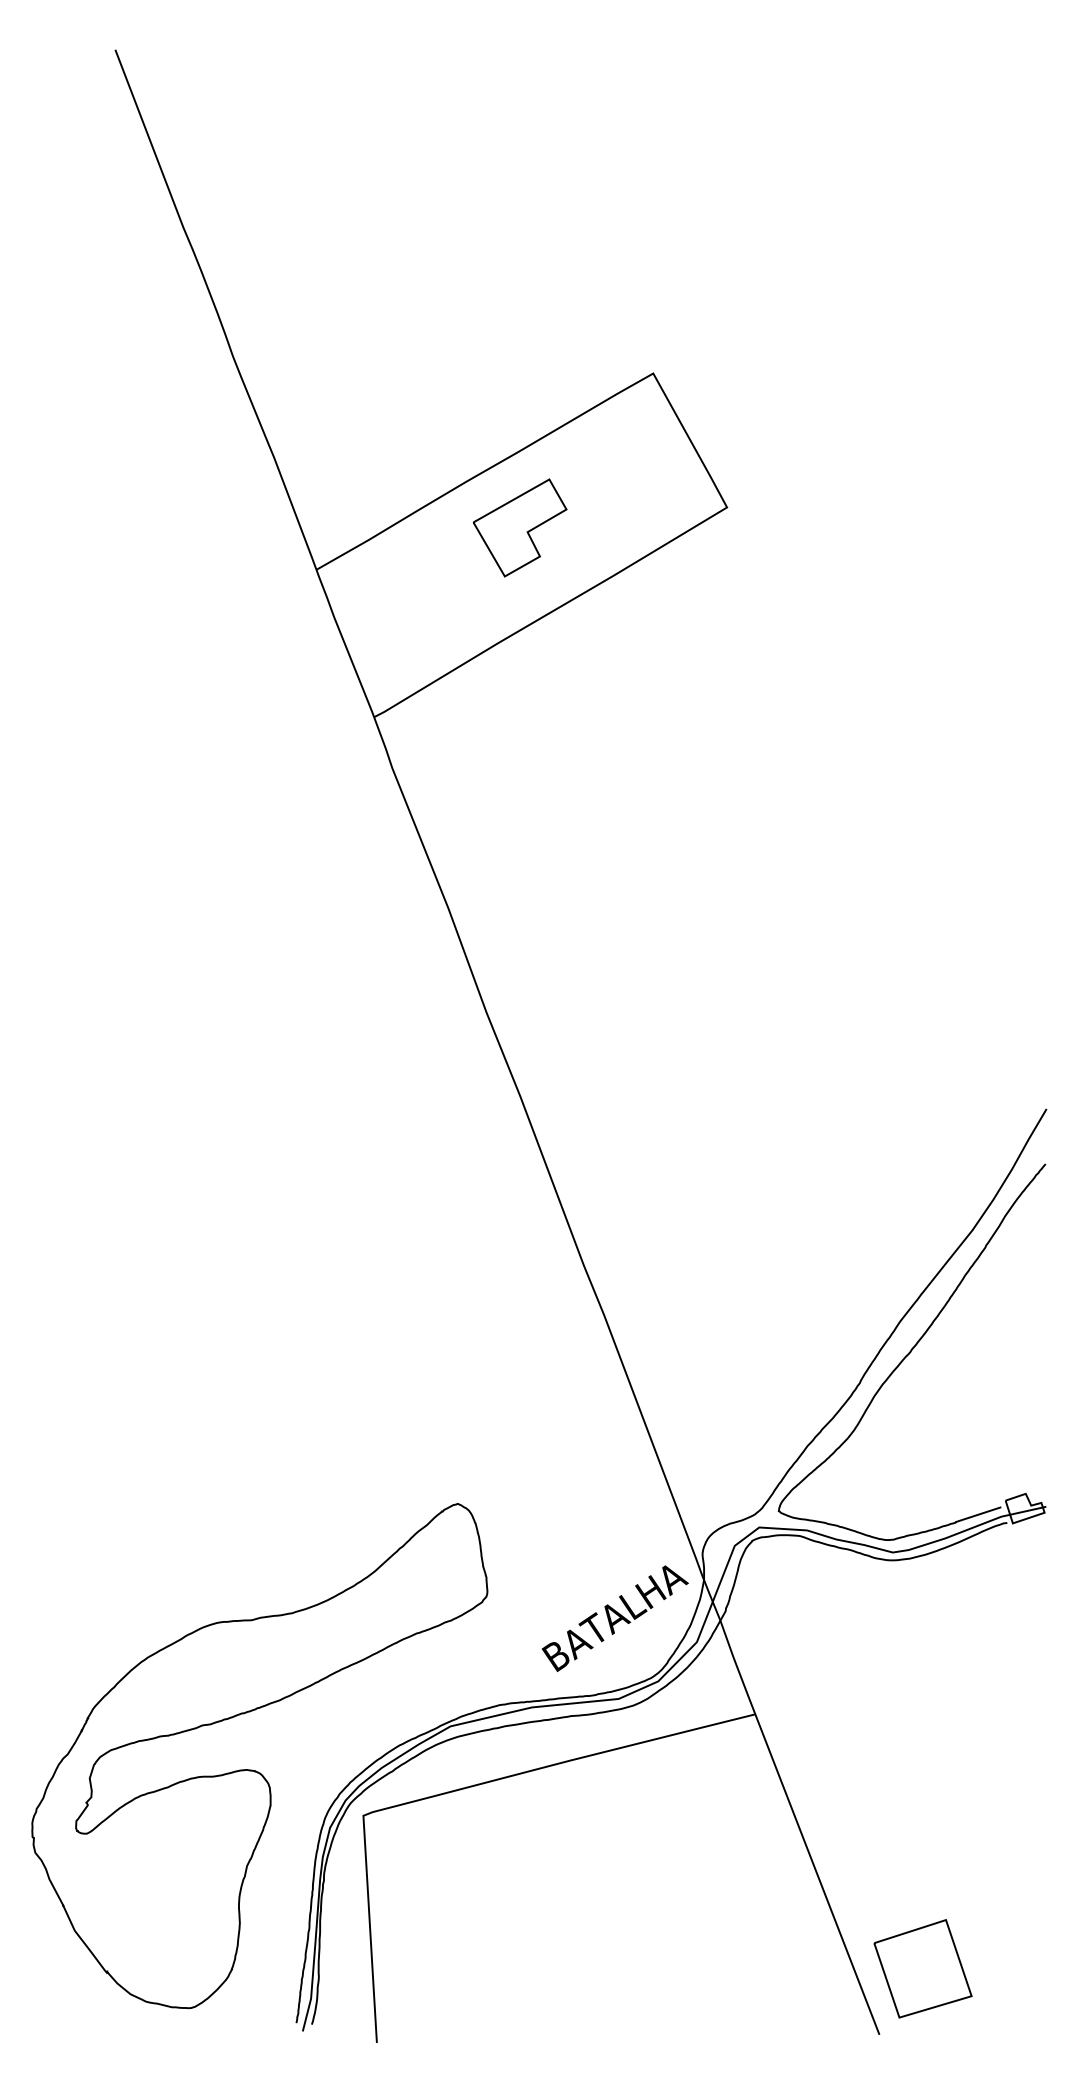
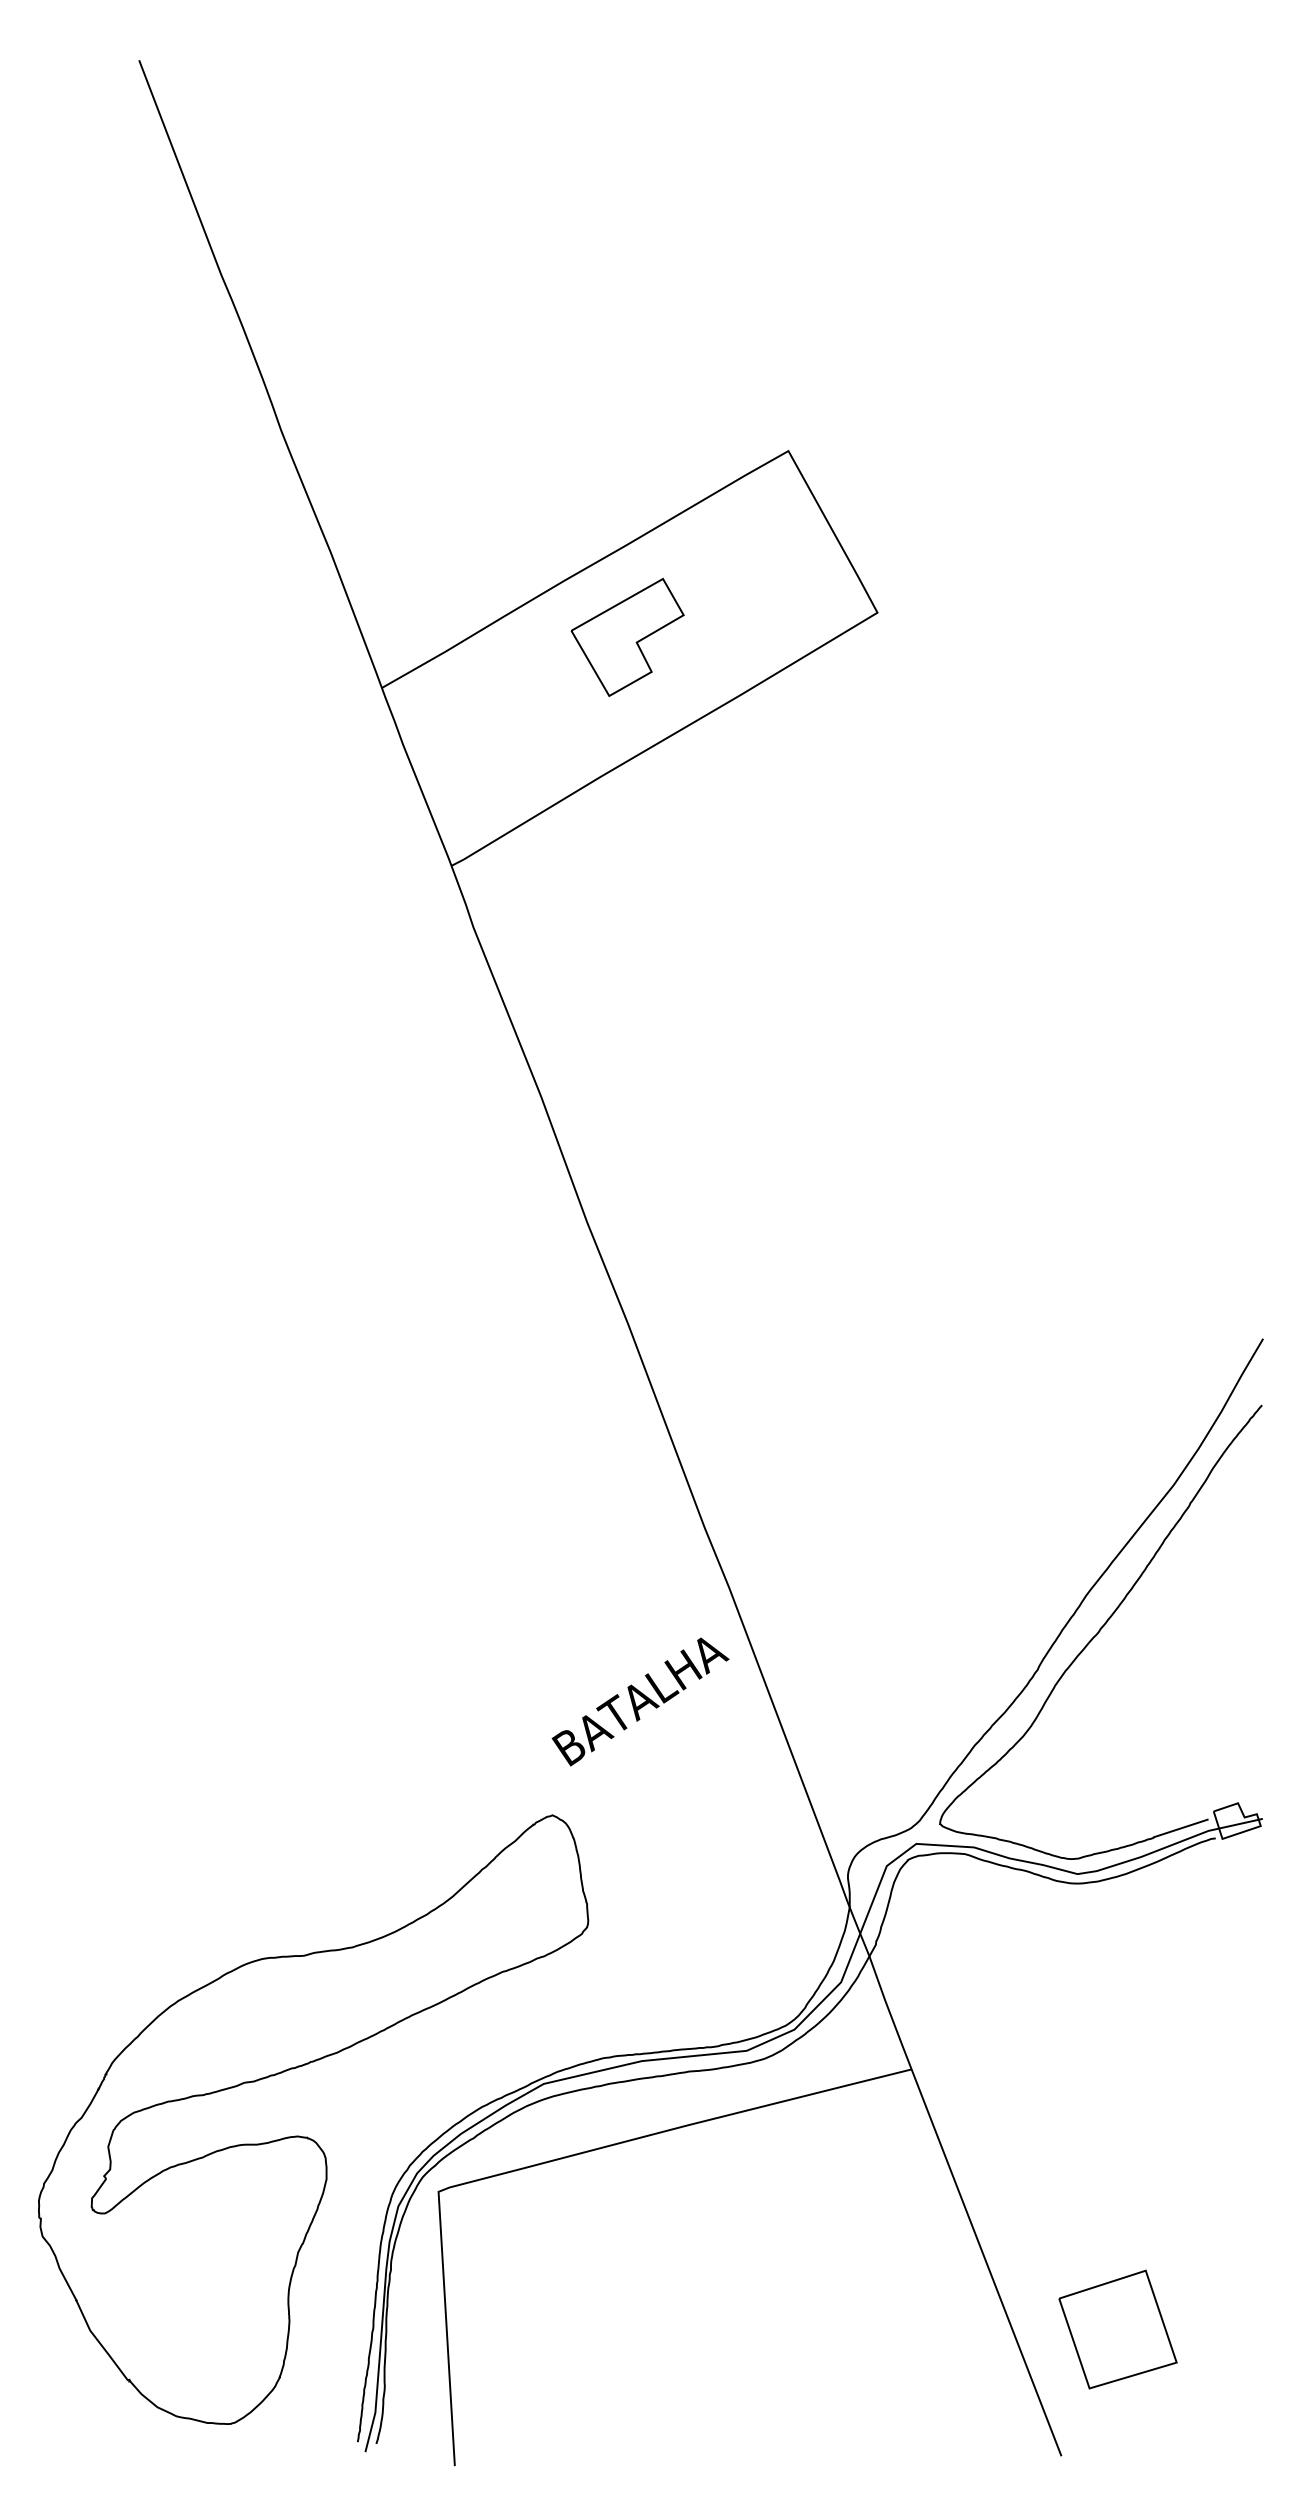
text: (615, 1618) -> (640, 1701), moved
part: (922, 1968) -> (1117, 2329), moved

